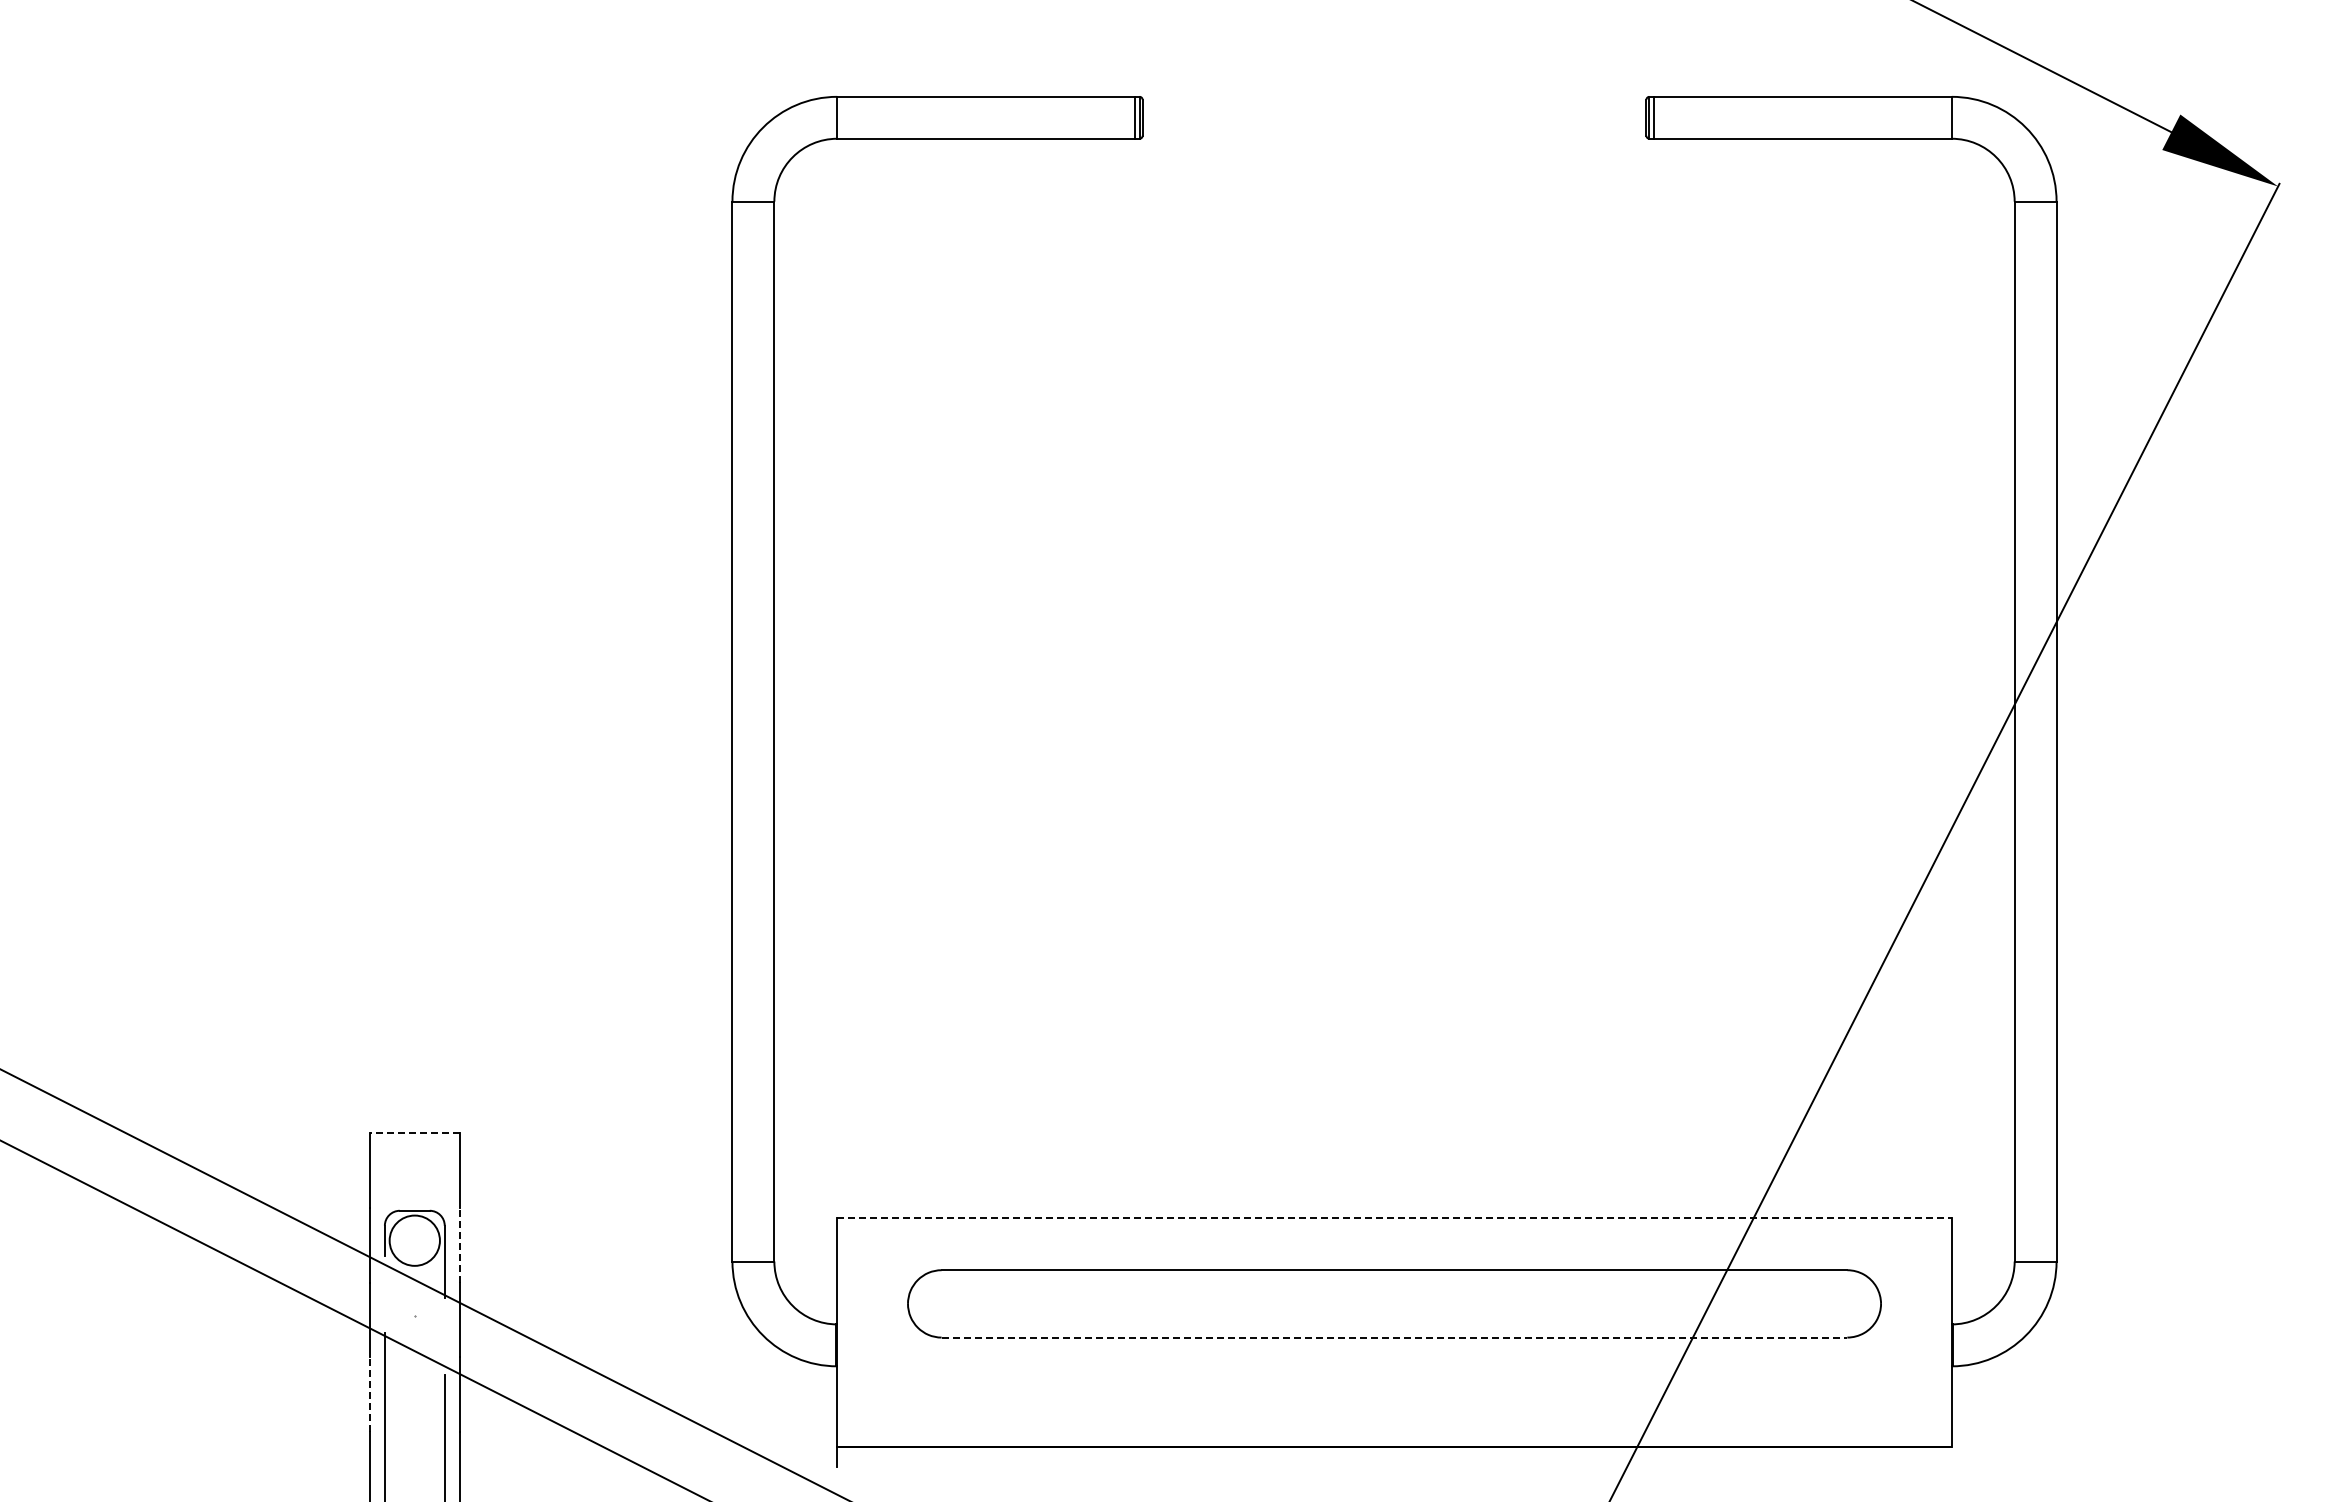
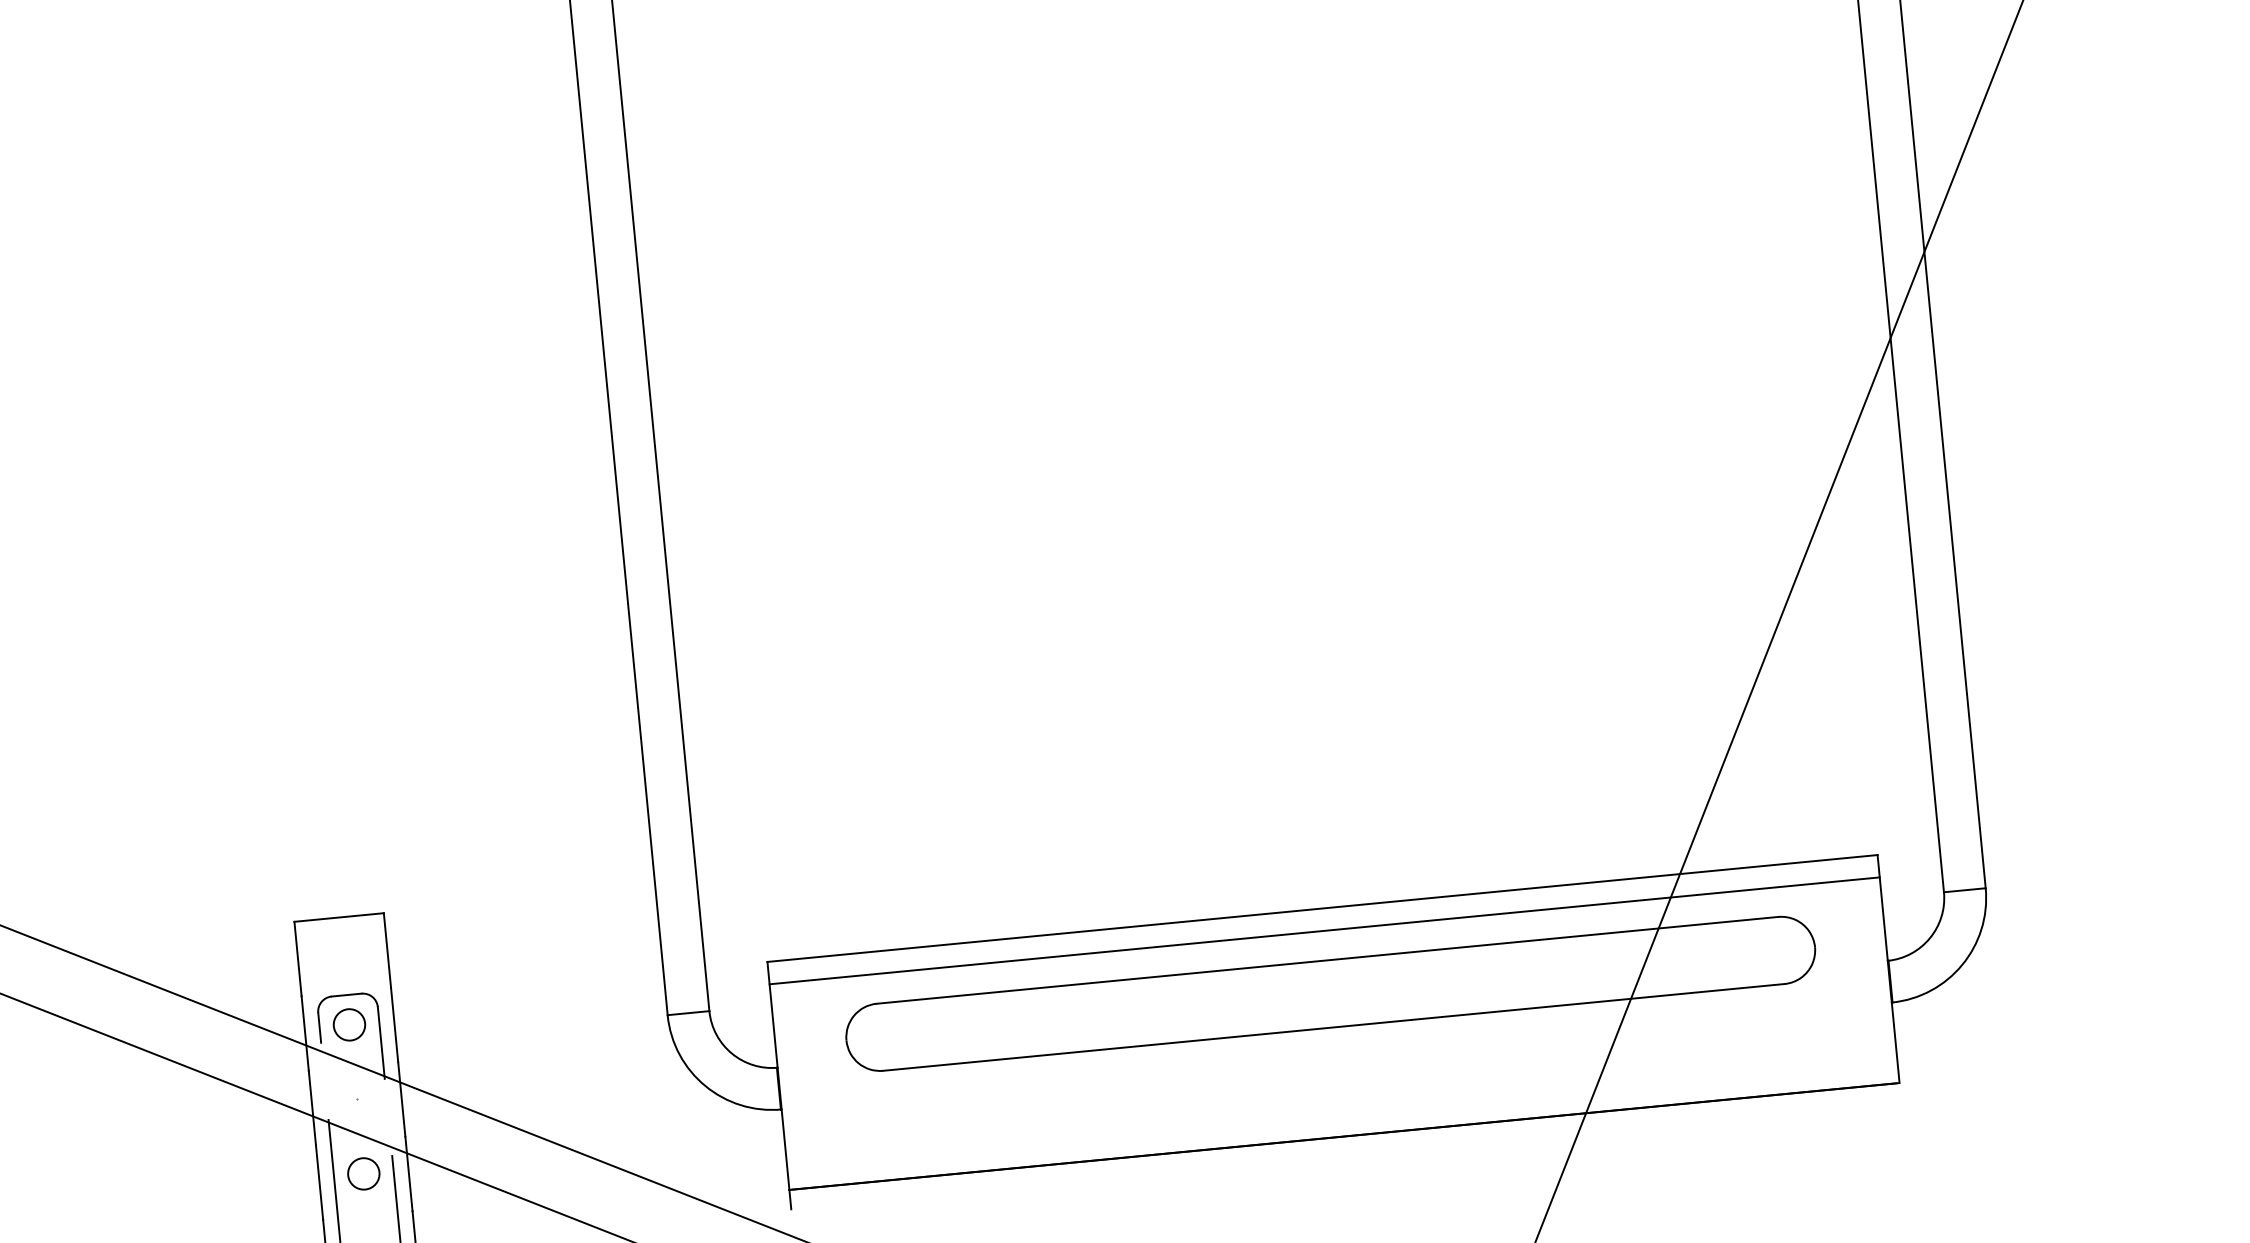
line: (414, 1132) -> (338, 917), dashed -> solid
line: (1394, 1218) -> (1322, 908), dashed -> solid
circle: (414, 1240) -> (349, 1024), size x0.62
line: (1394, 1240) -> (1324, 930), added
line: (459, 1244) -> (394, 1024), dashed -> solid
line: (1394, 1337) -> (1333, 1027), dashed -> solid
circle: (414, 1389) -> (363, 1173), added
line: (369, 1394) -> (319, 1182), dashed -> solid

